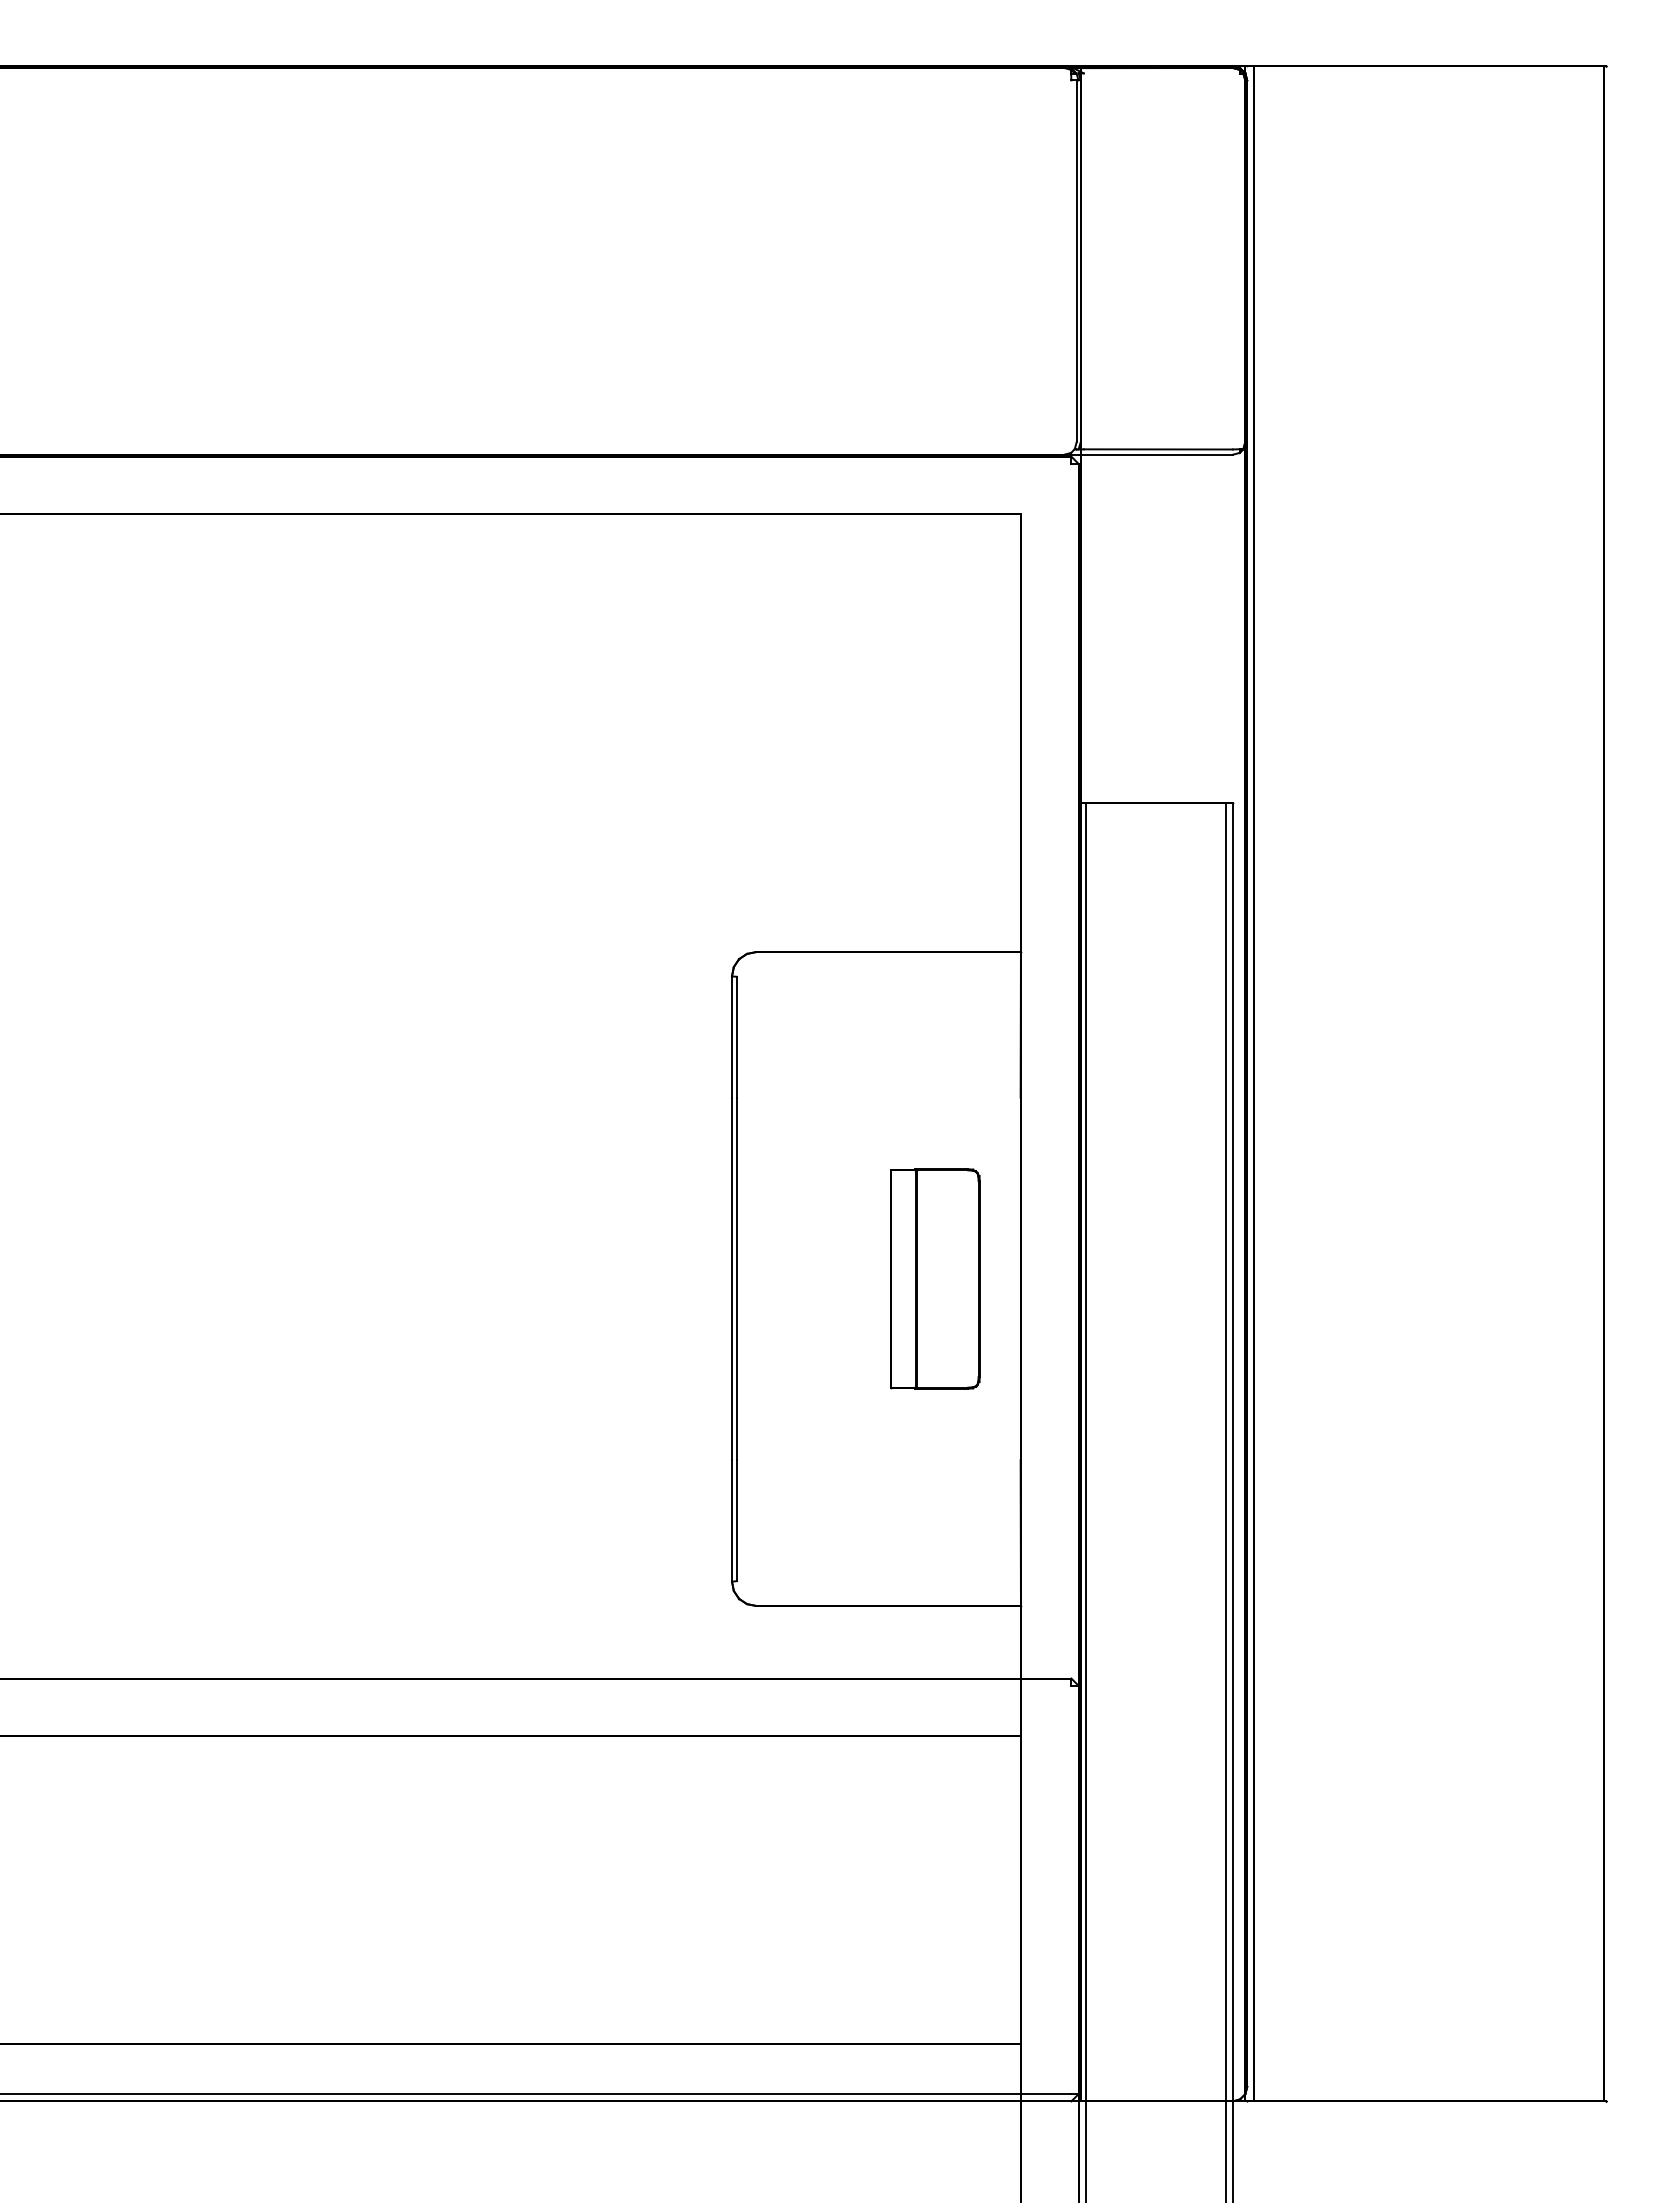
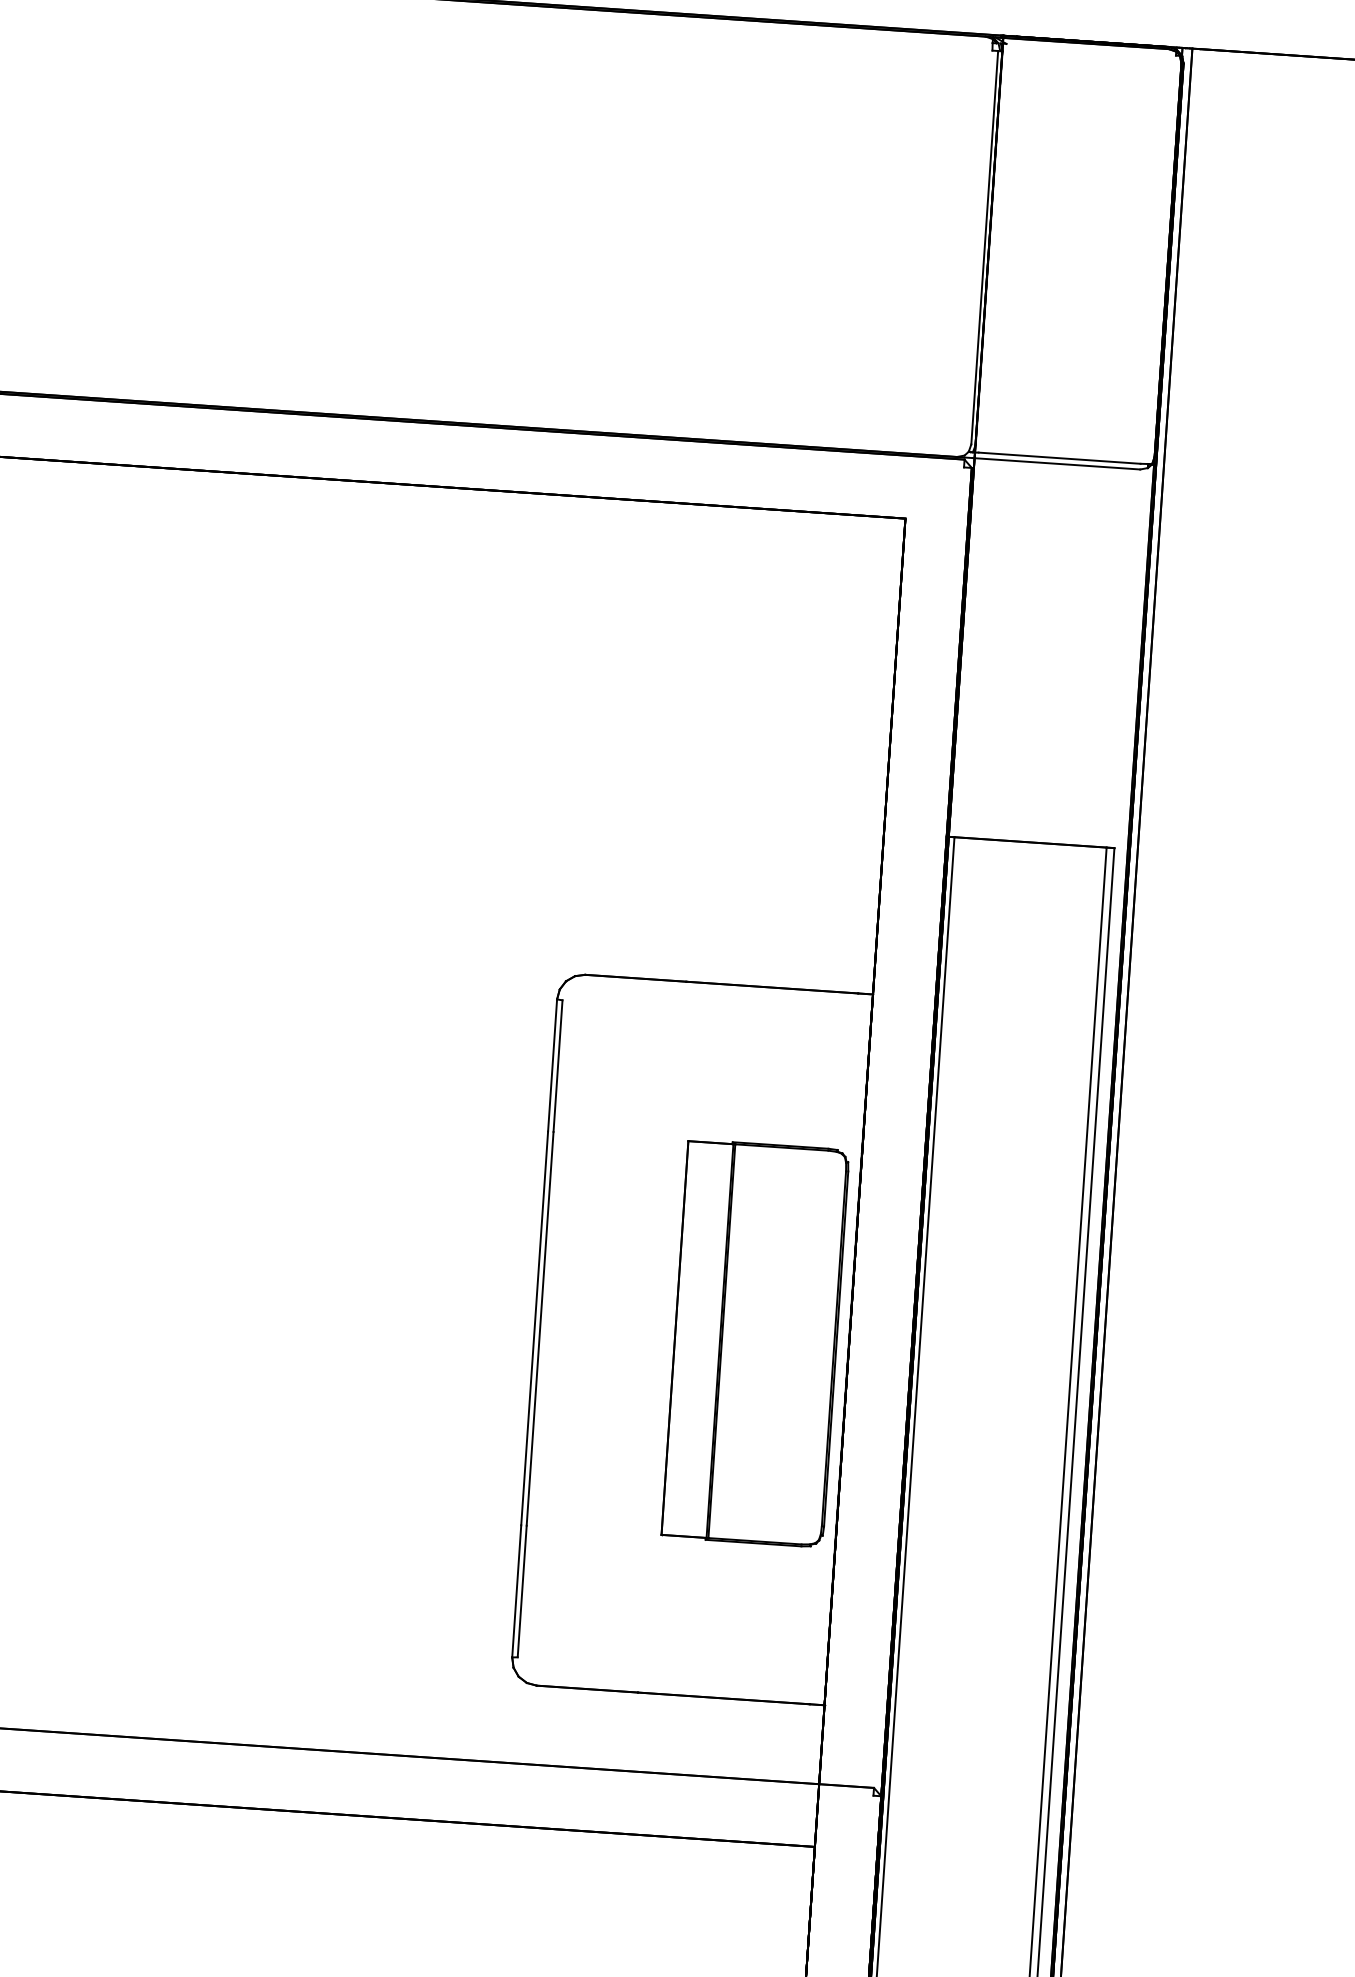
part: (935, 1278) -> (755, 1342), size x1.67

